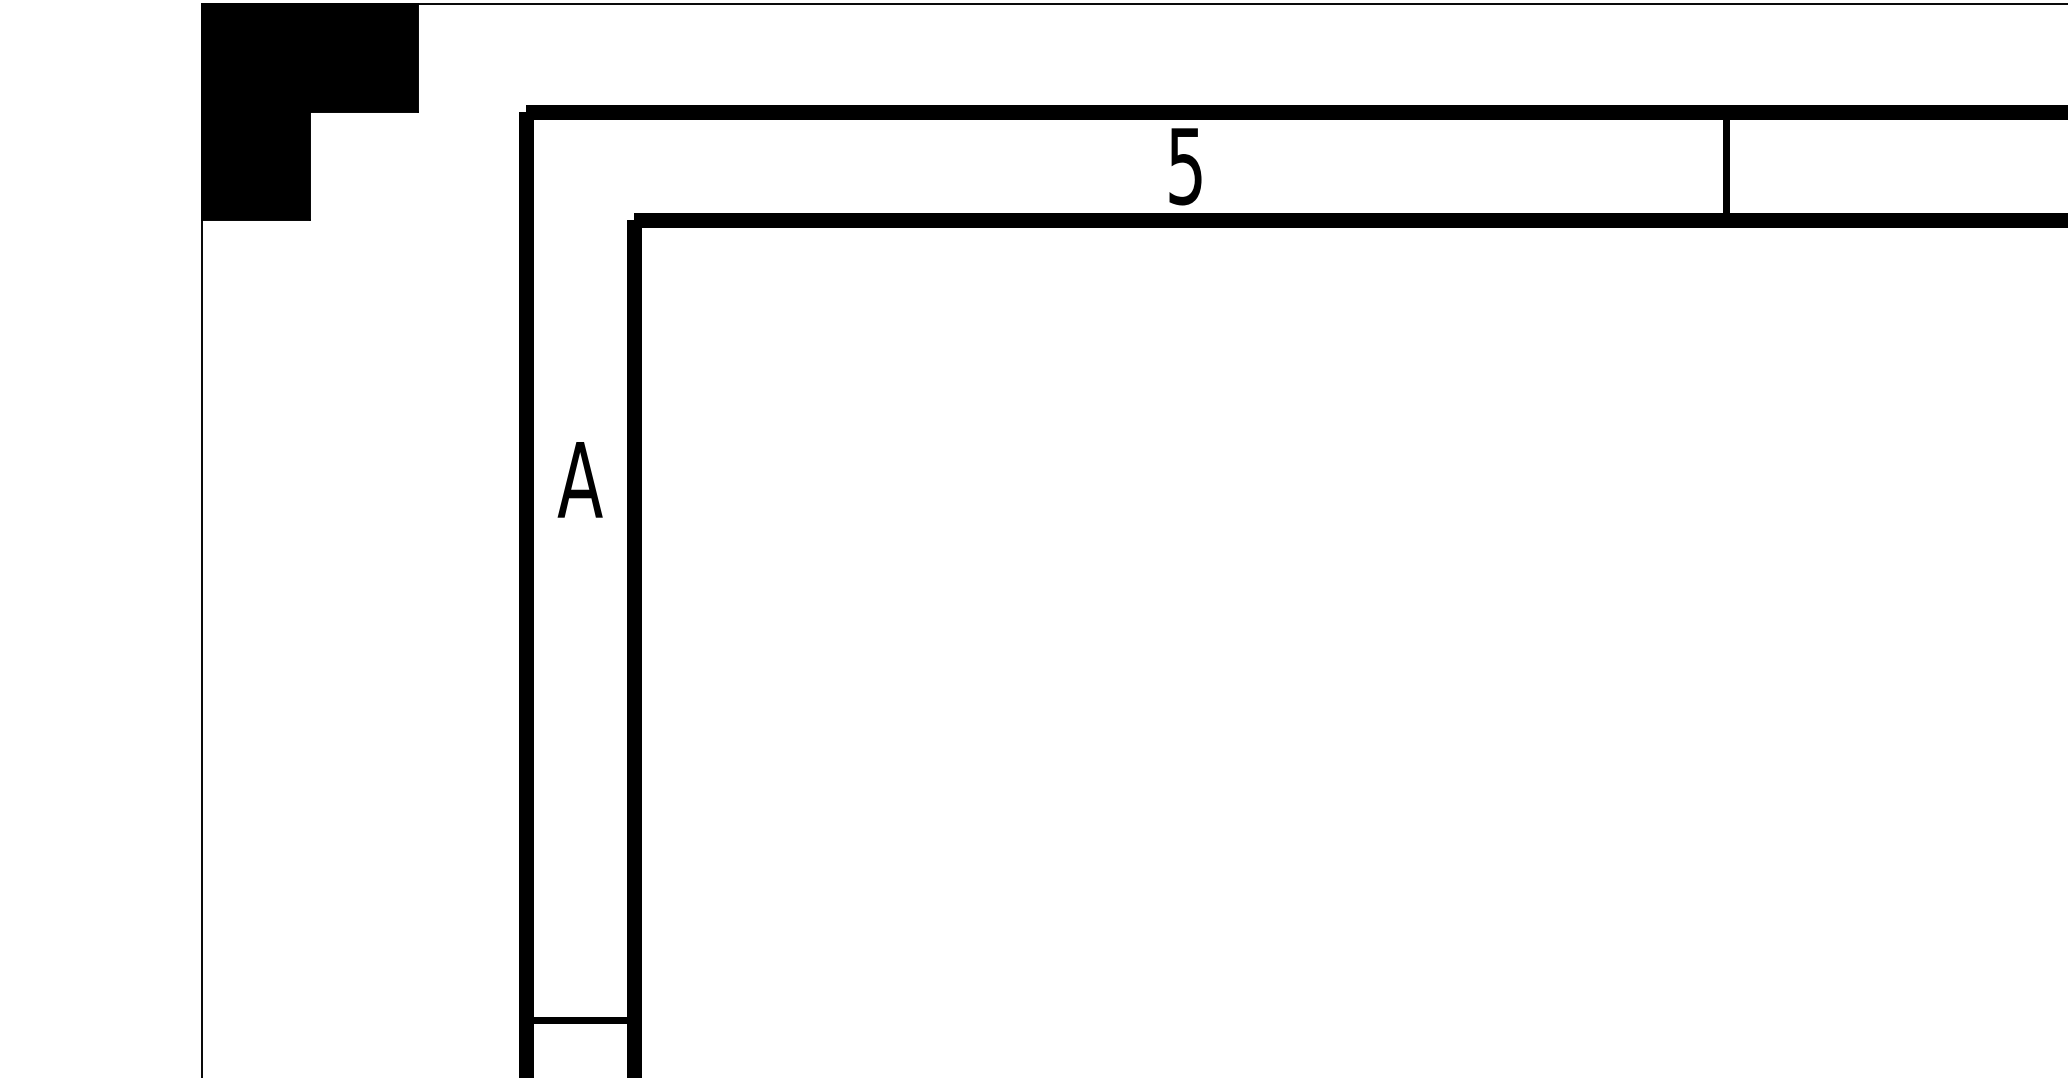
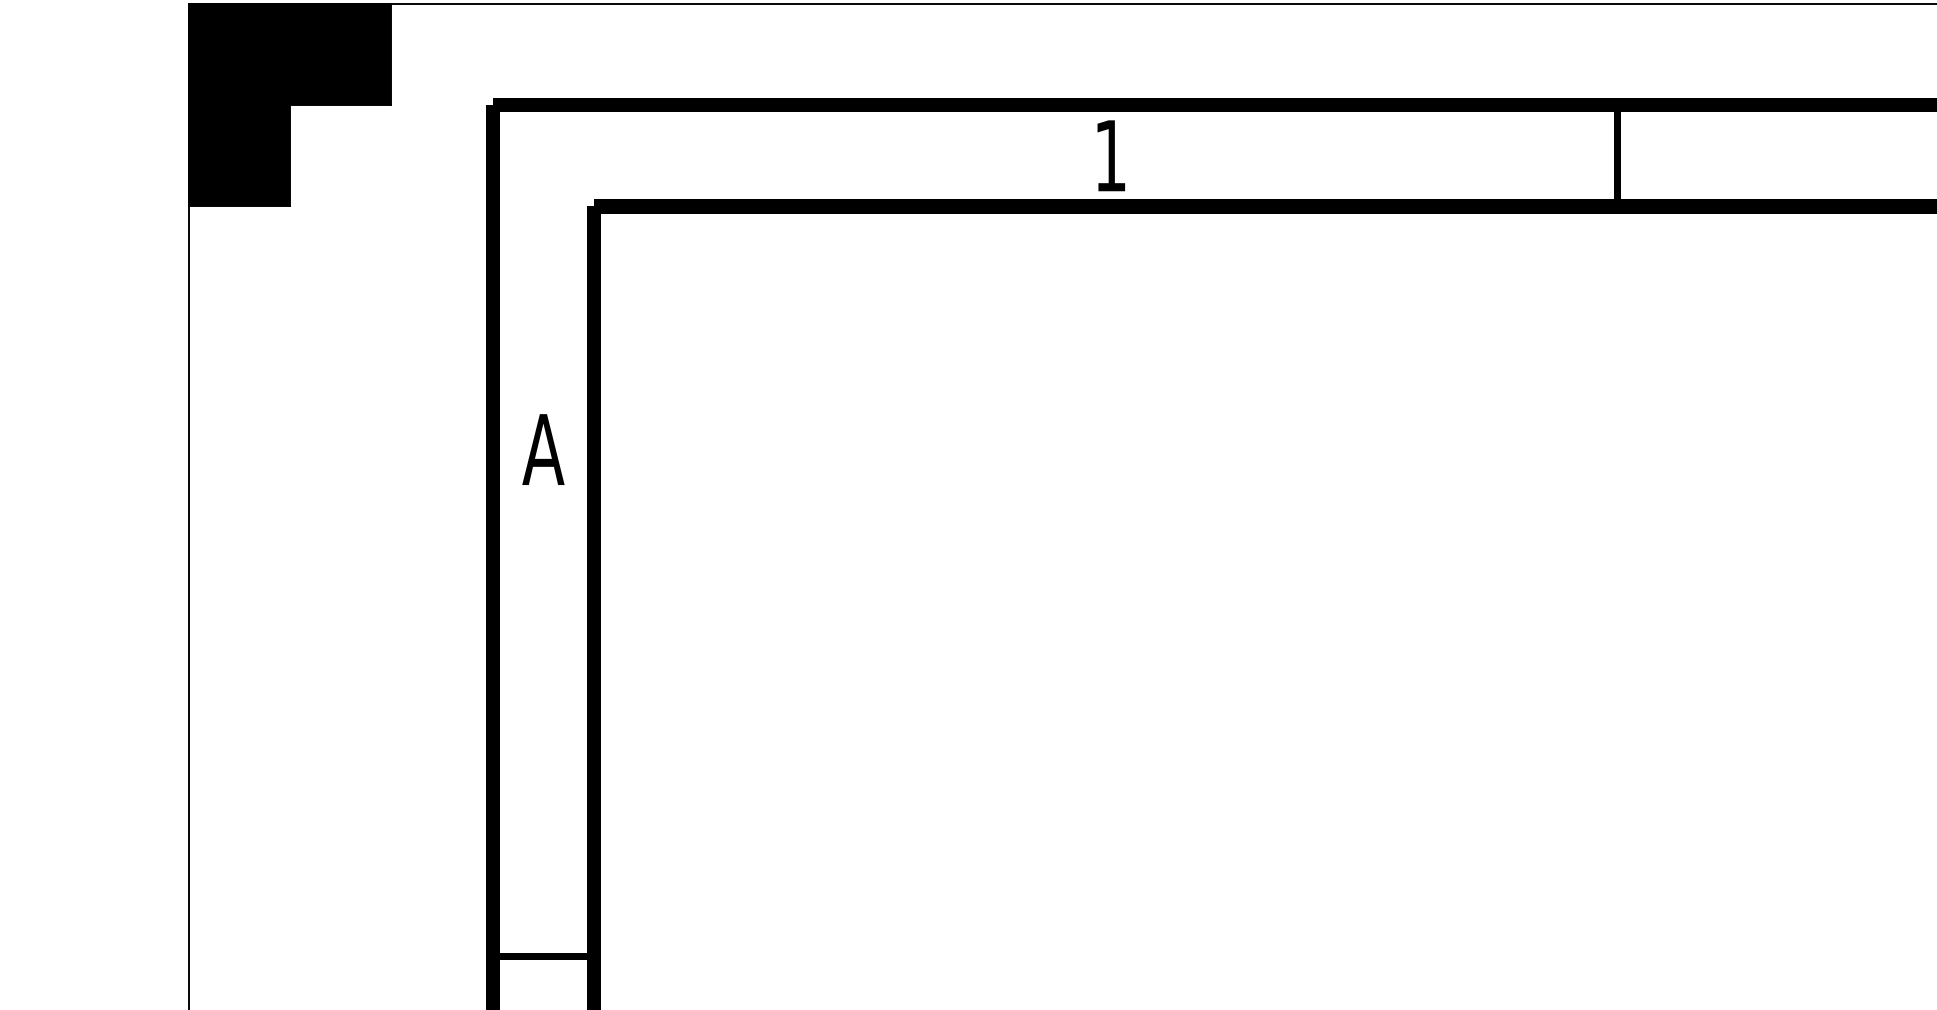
text: (1185, 166) -> (1110, 156), 5 -> 1

